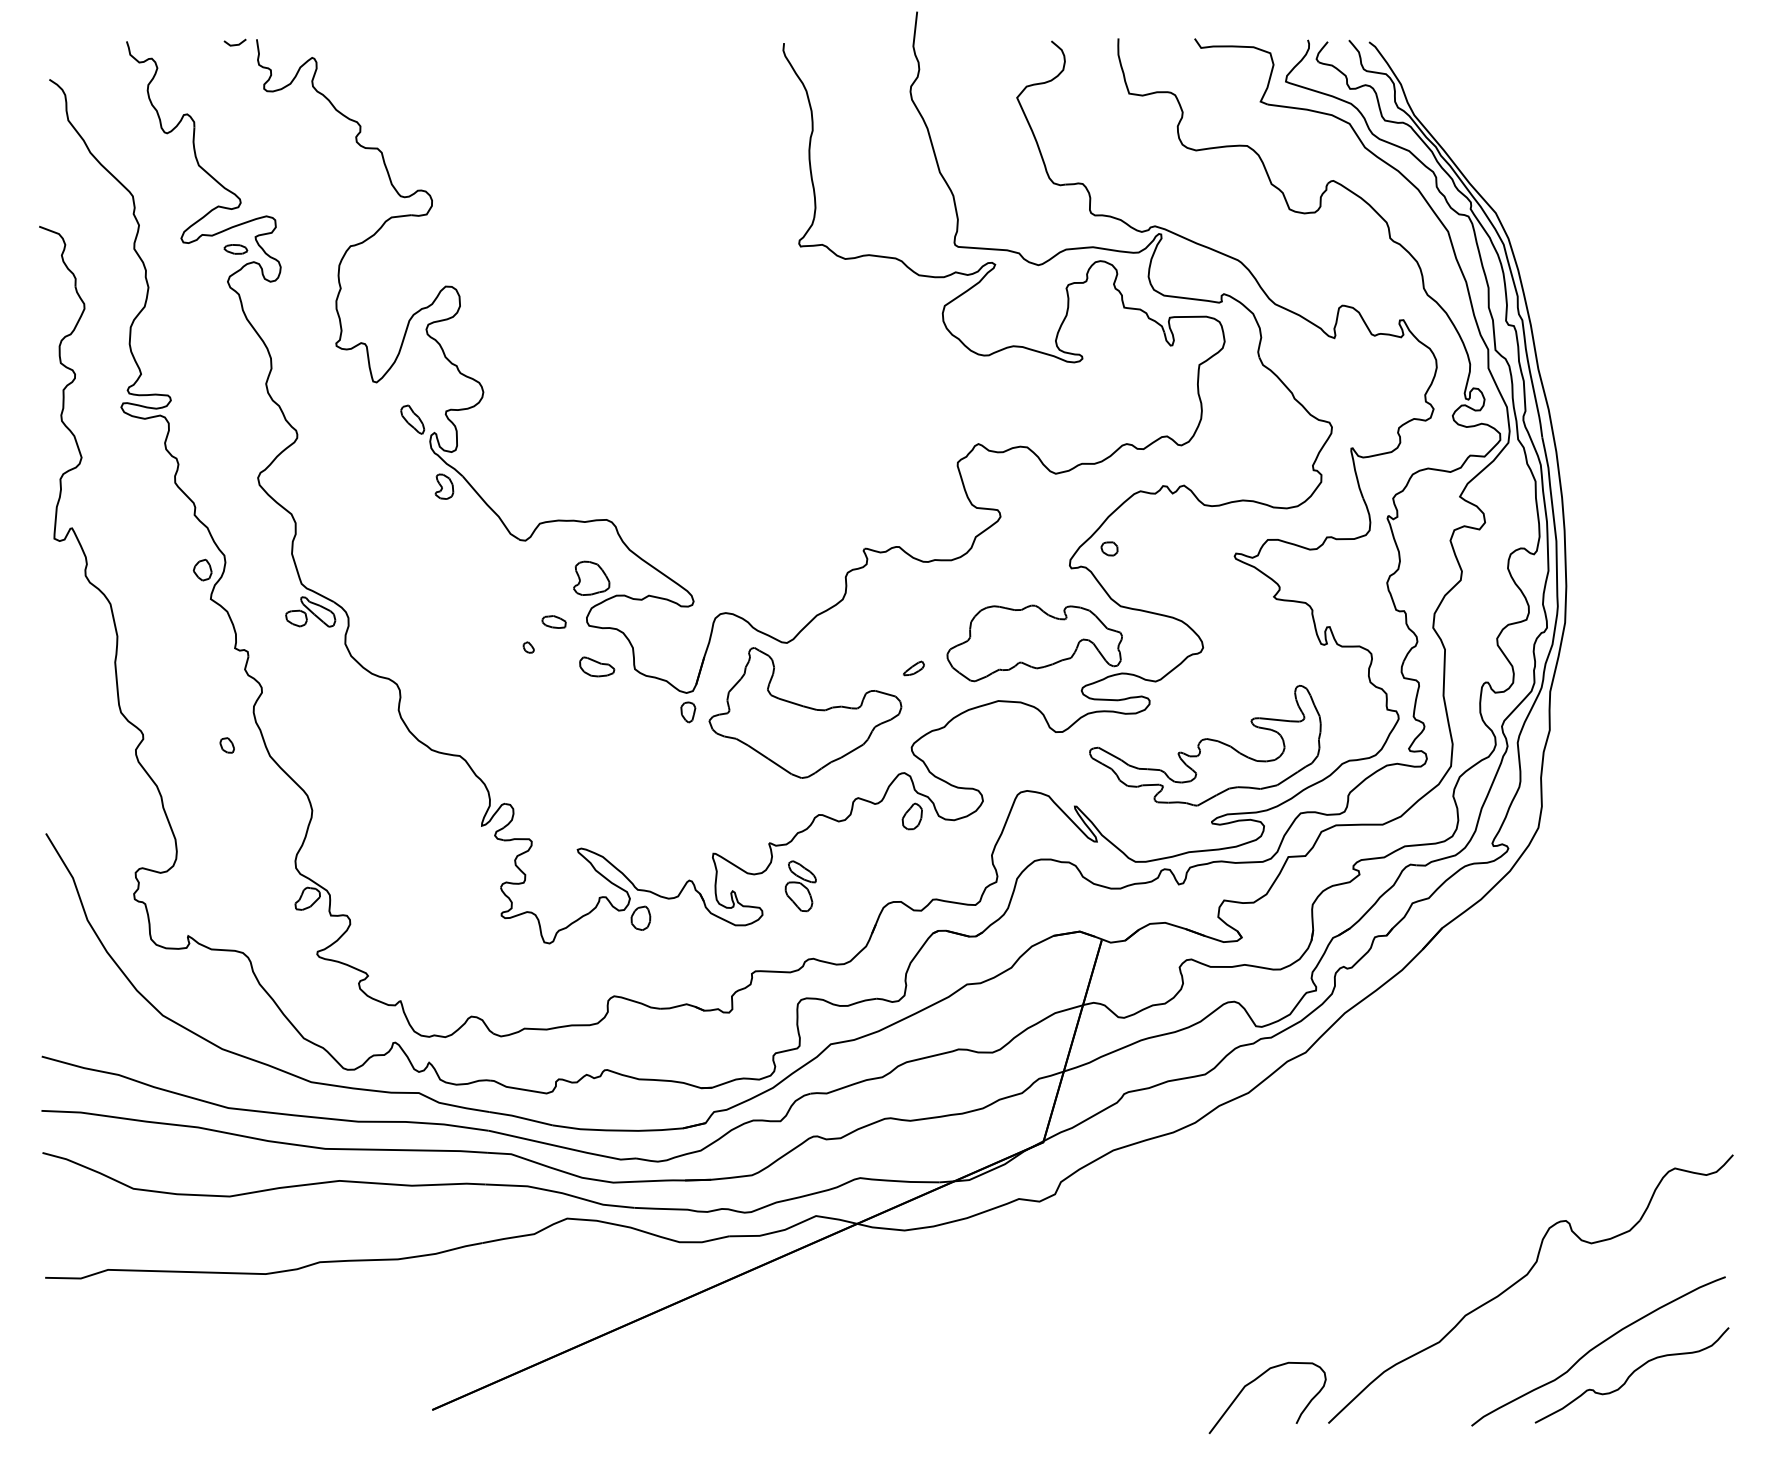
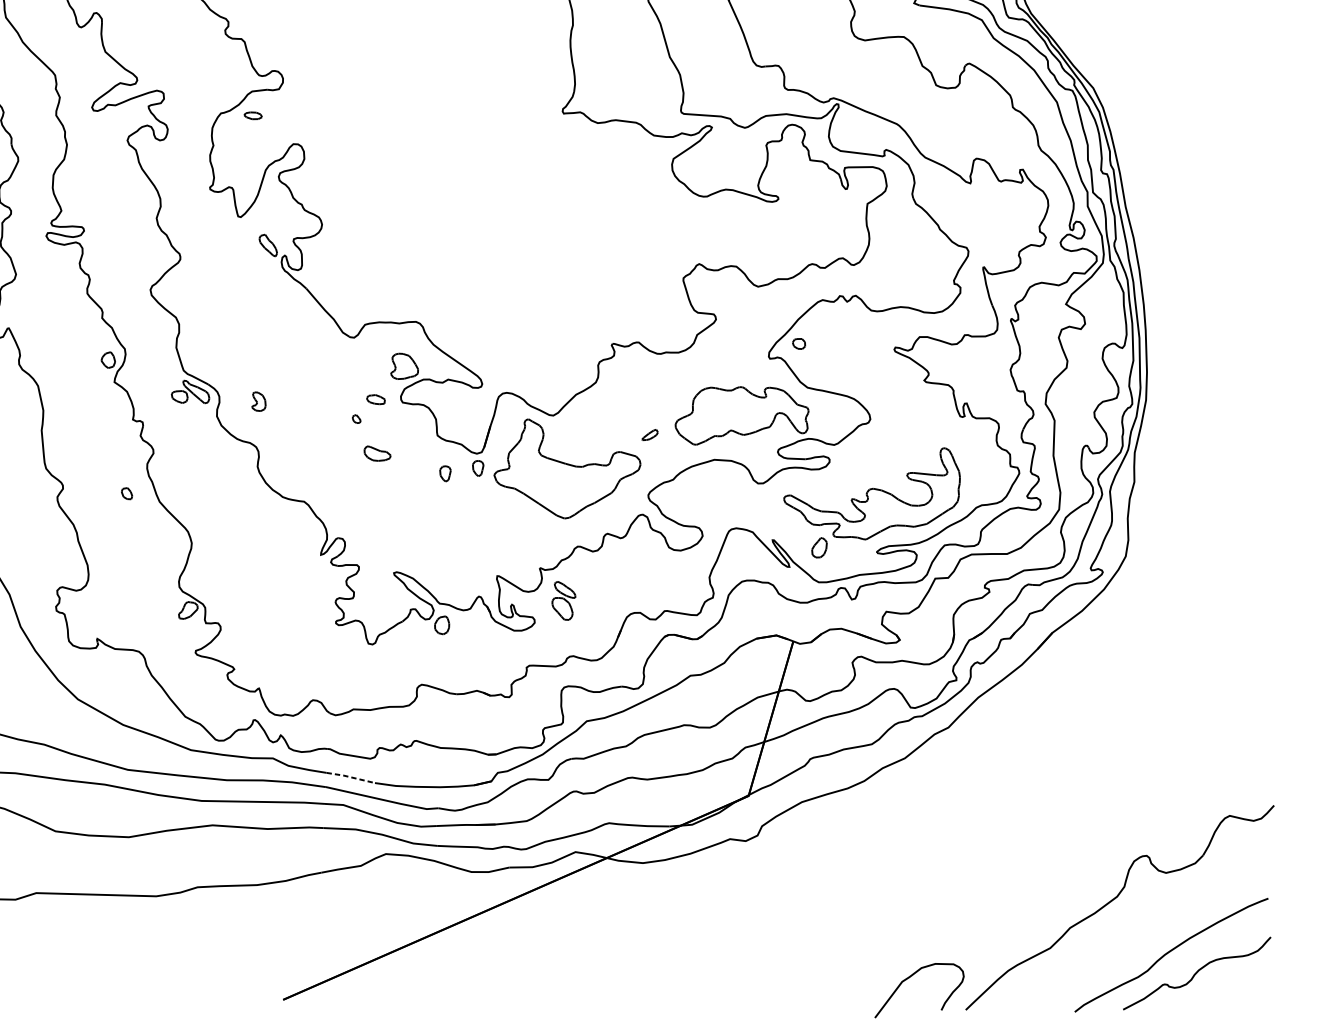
part: (235, 249) -> (252, 115), moved
part: (444, 486) -> (258, 401), moved
part: (597, 666) -> (377, 453), moved
part: (645, 719) -> (445, 473), added
part: (911, 816) -> (818, 547), moved
line: (520, 1117) -> (350, 777), solid -> dashed

